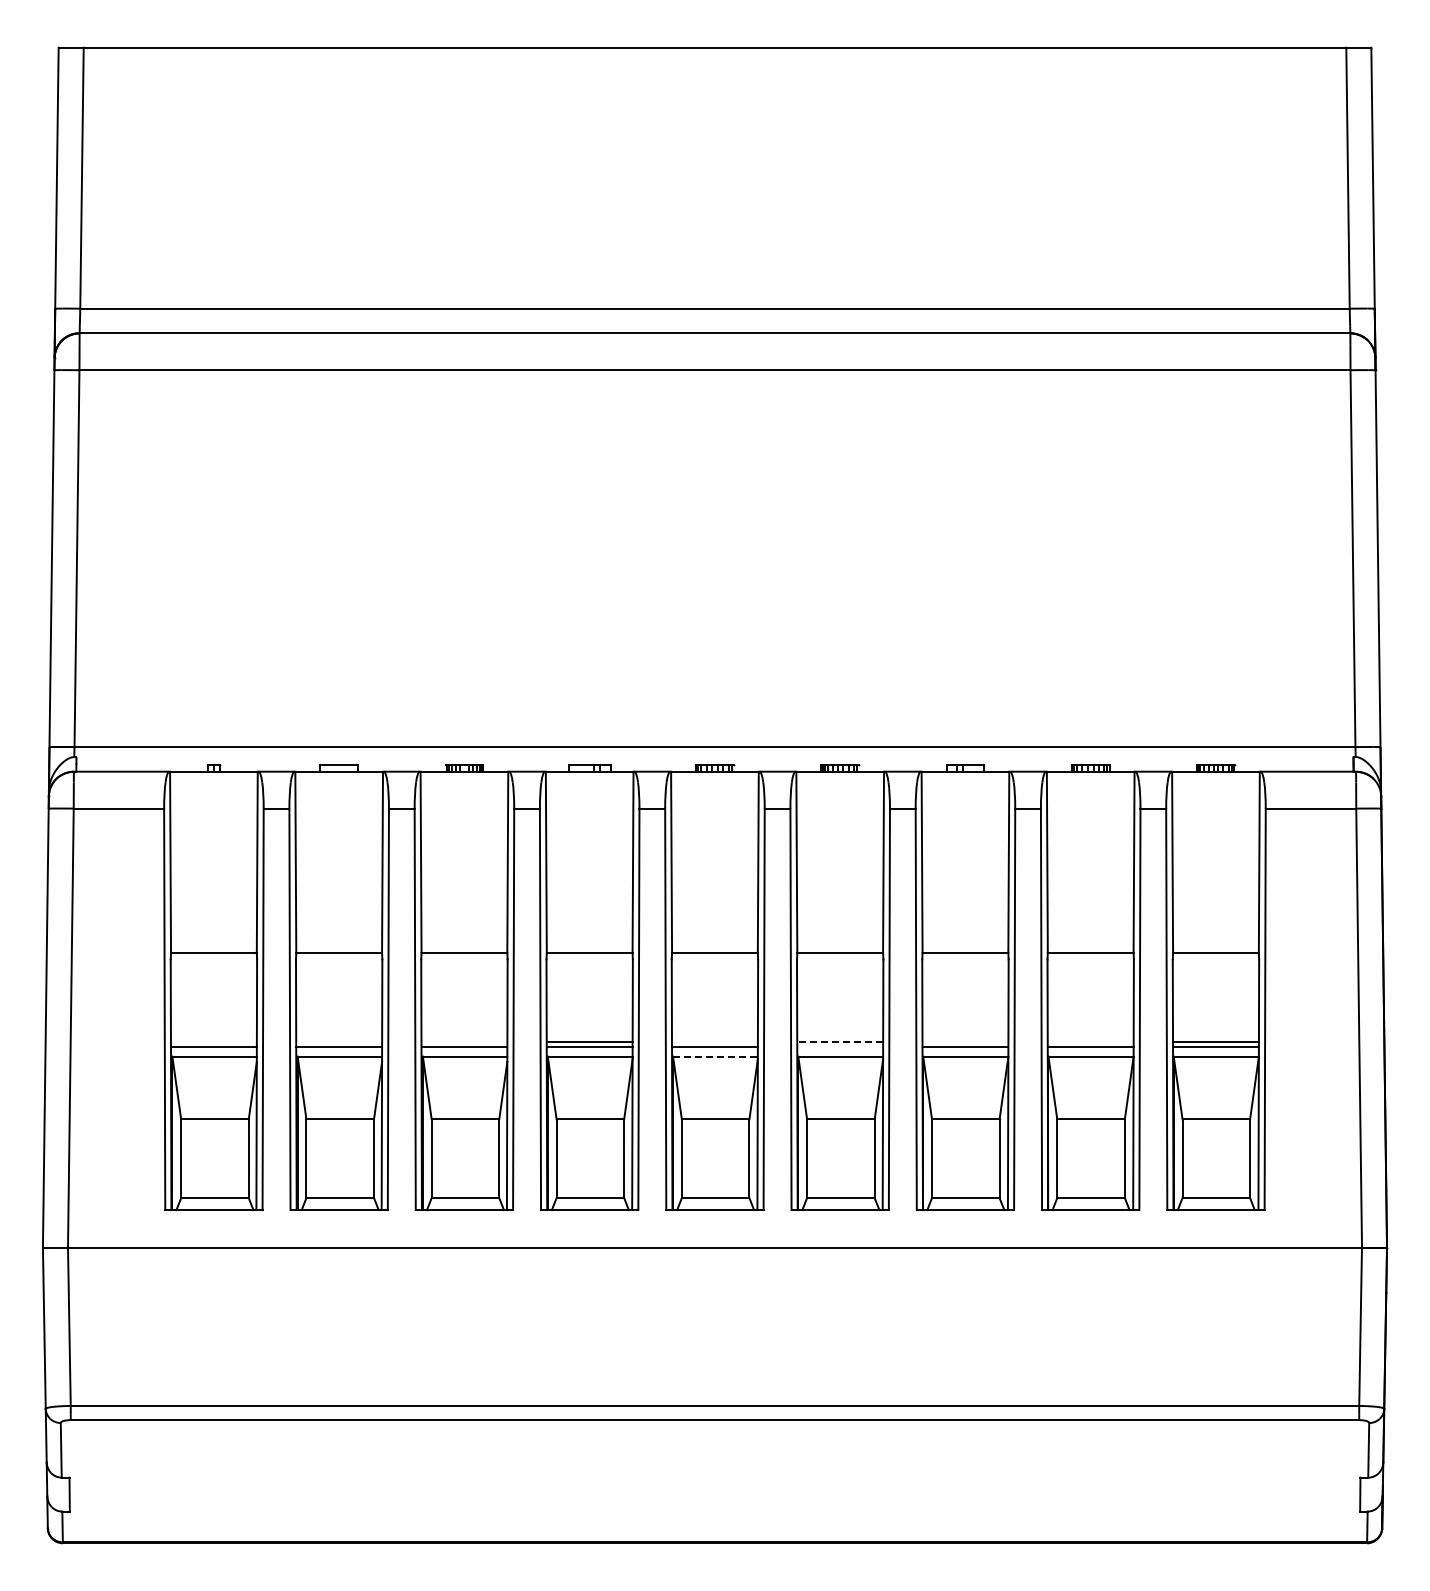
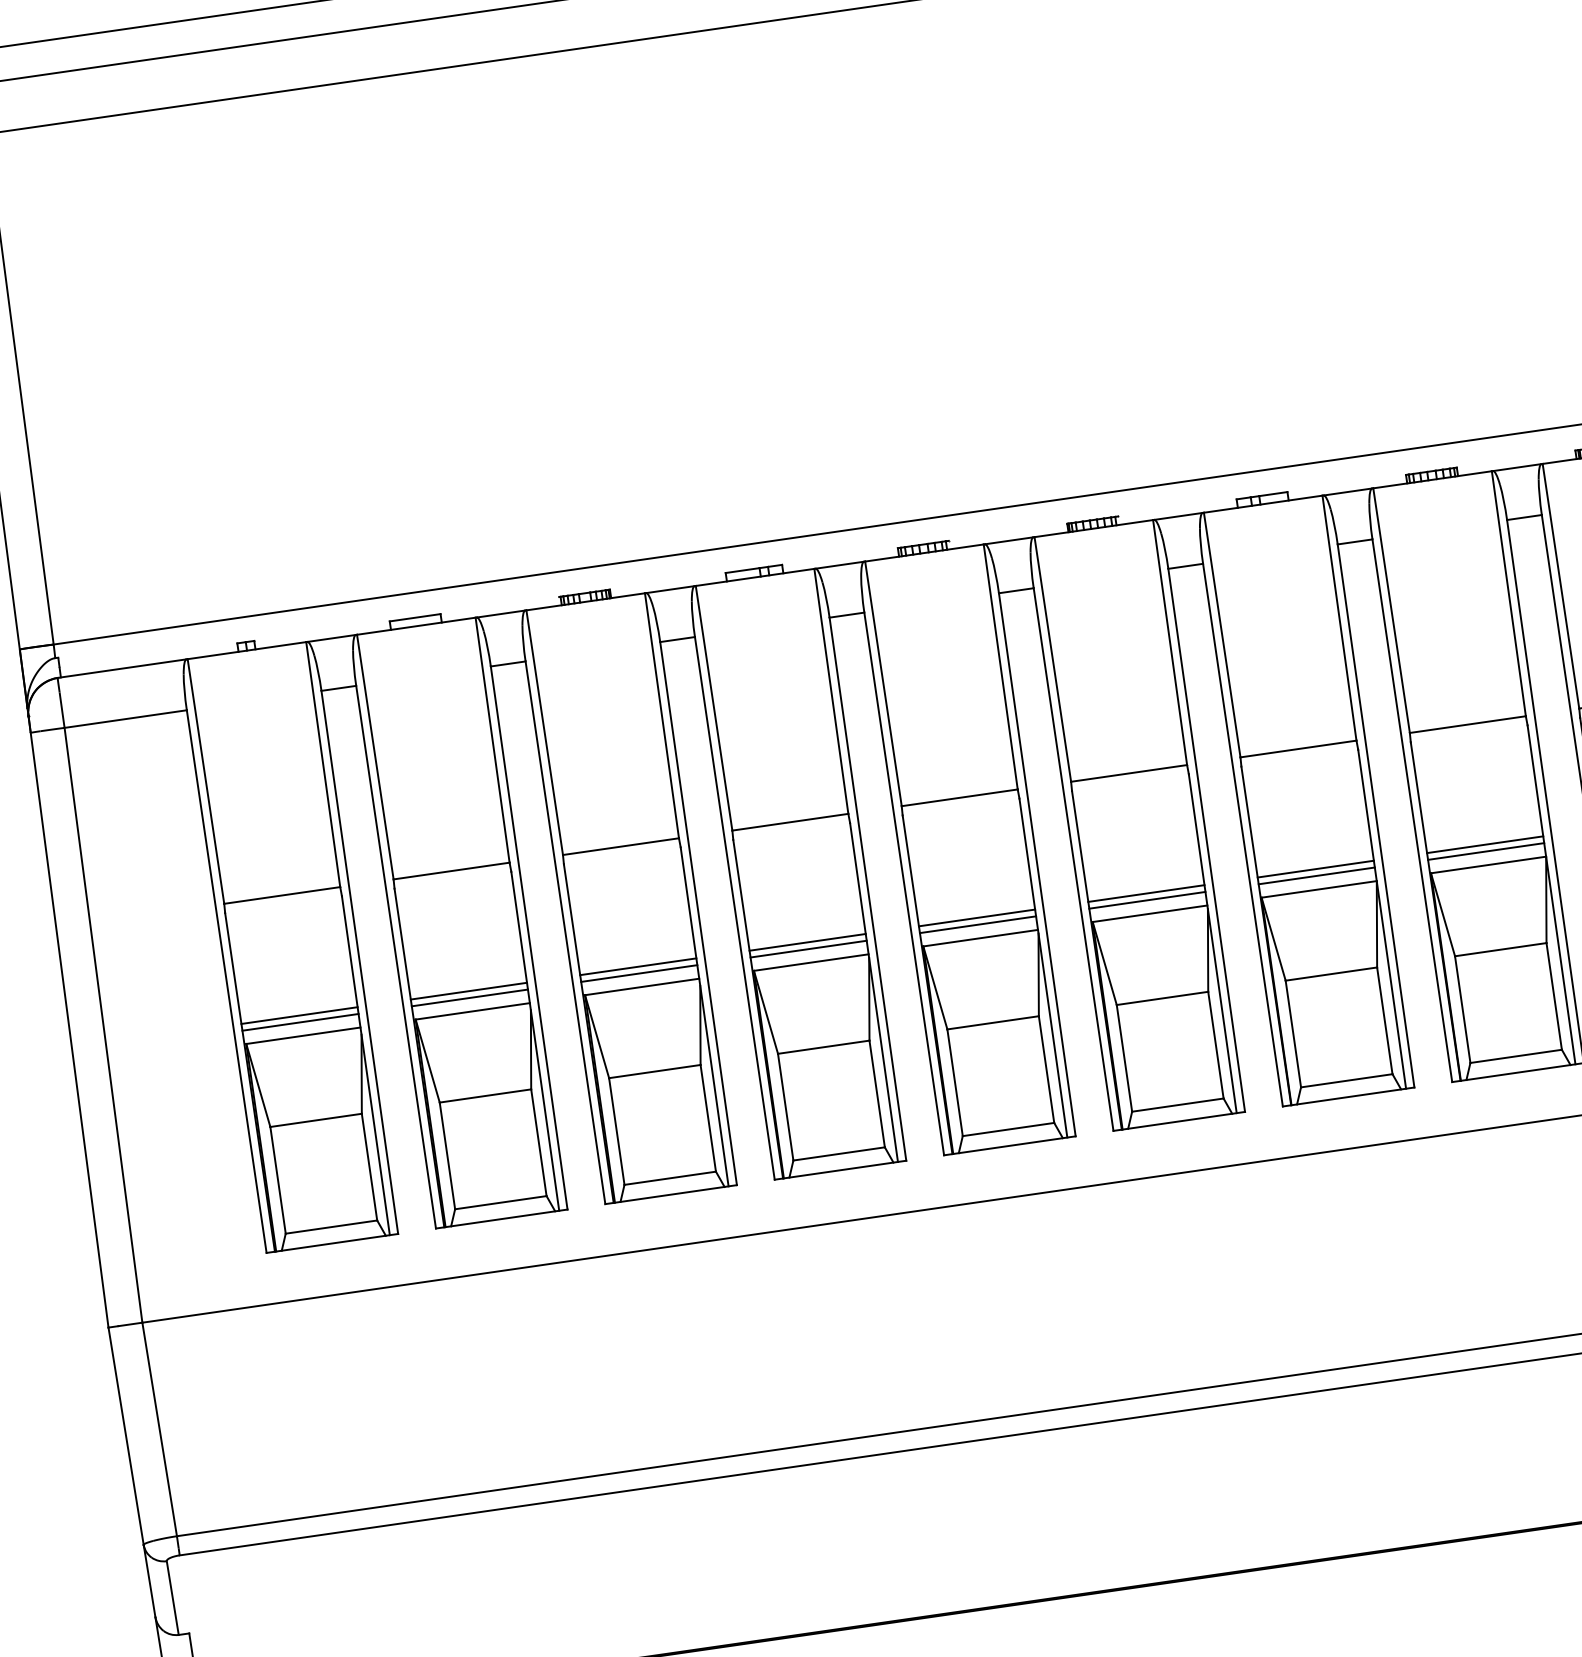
line: (213, 1041) -> (298, 1015), added
line: (339, 1041) -> (469, 991), added
line: (464, 1041) -> (638, 966), added
line: (714, 1041) -> (976, 917), added
line: (840, 1041) -> (1146, 893), dashed -> solid
line: (965, 1041) -> (1315, 869), added
line: (1090, 1041) -> (1484, 844), added
line: (840, 1046) -> (1147, 900), added
line: (715, 1056) -> (980, 938), dashed -> solid

